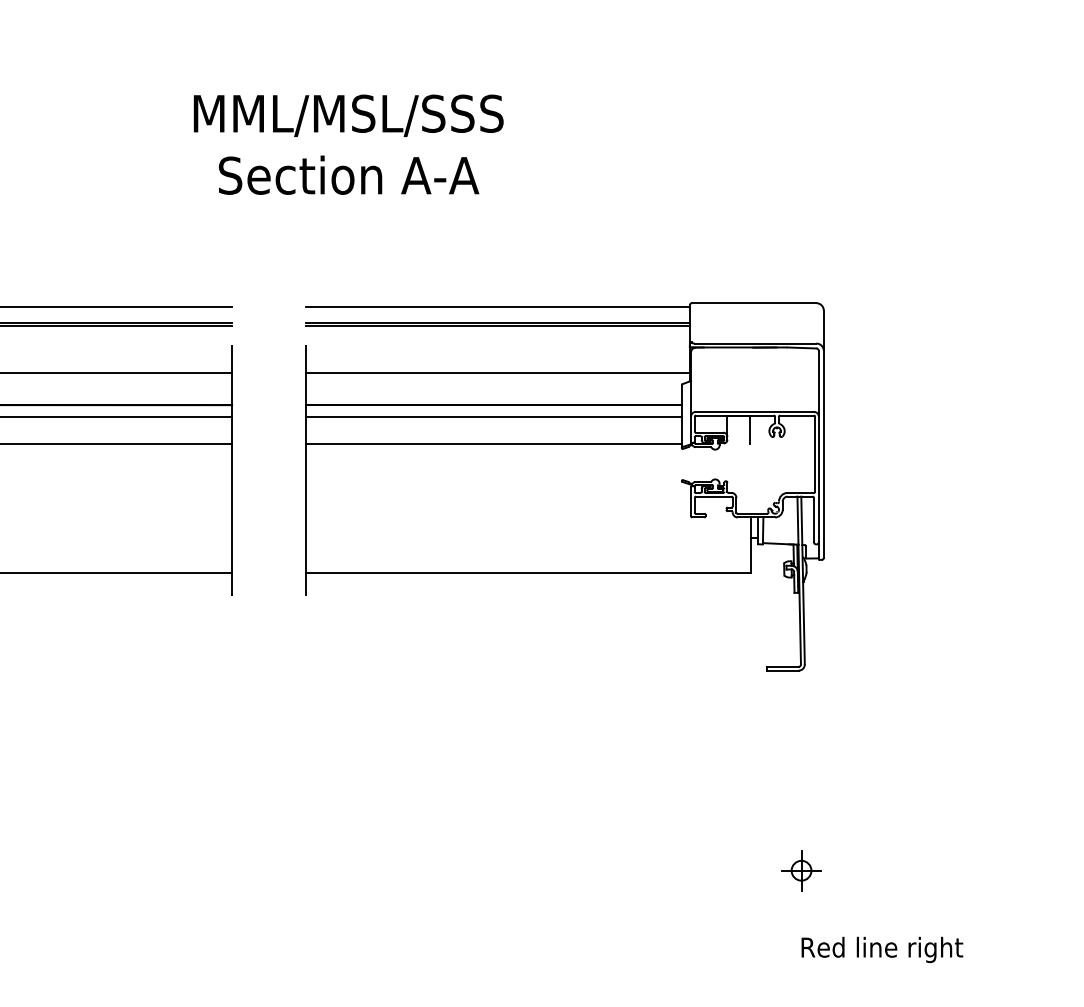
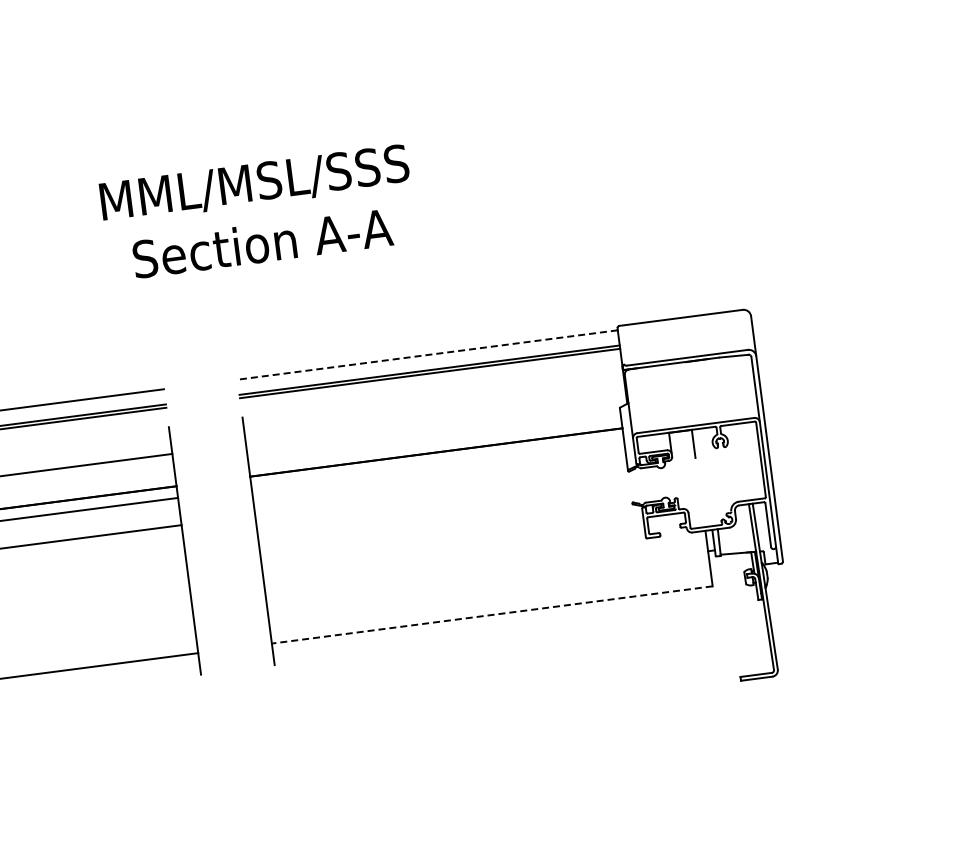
line: (498, 307) -> (428, 355), solid -> dashed
line: (497, 372) -> (435, 419), removed
line: (493, 416) -> (437, 463), removed
line: (493, 444) -> (440, 491), removed
line: (528, 573) -> (492, 615), solid -> dashed

